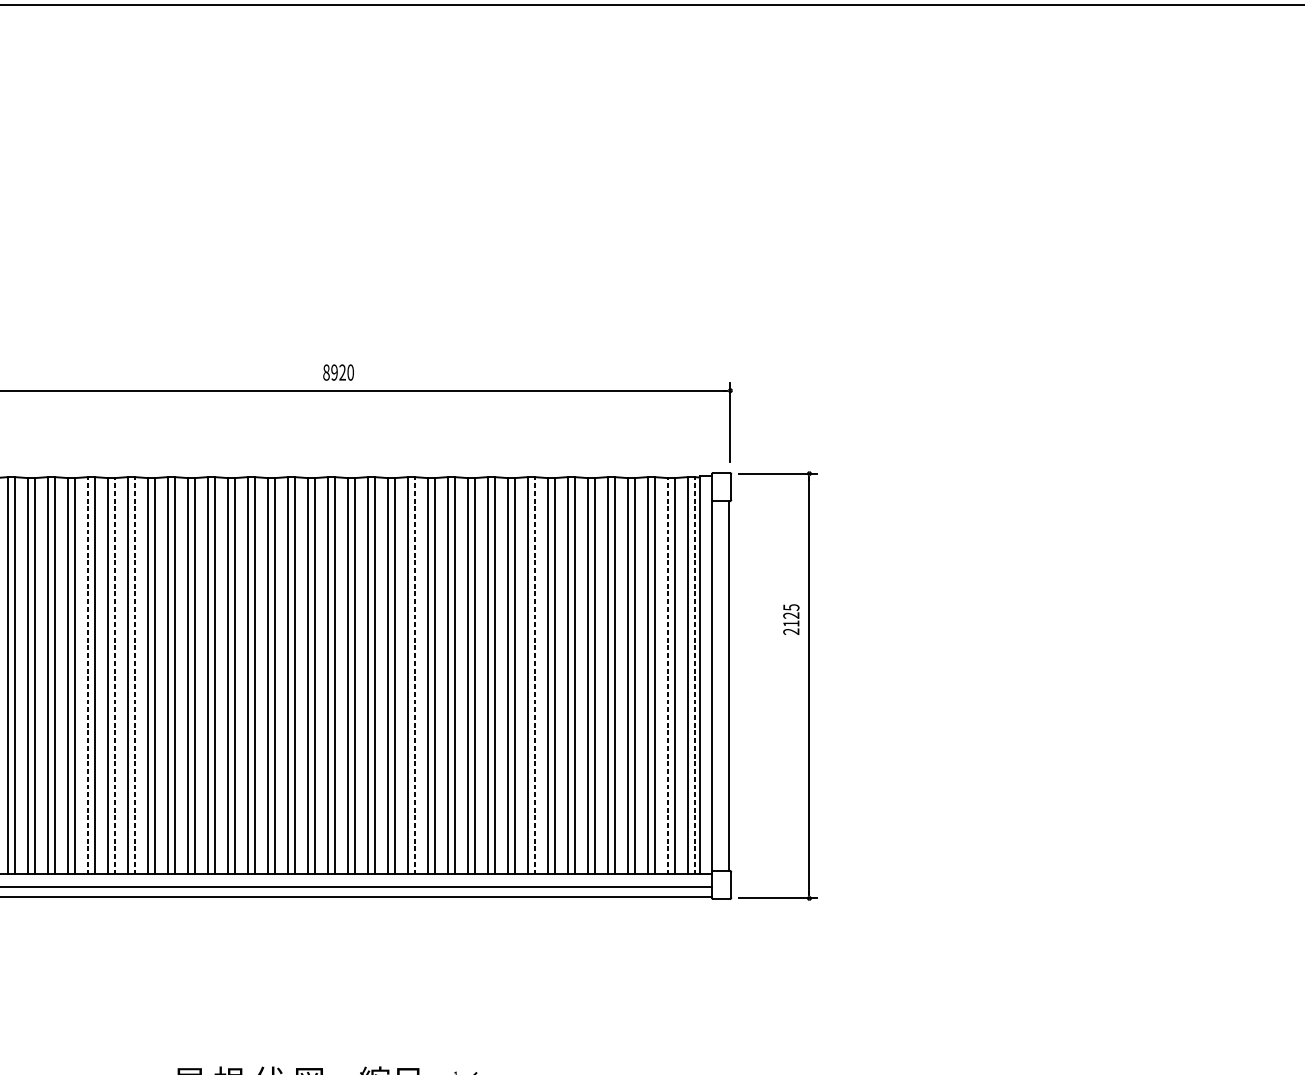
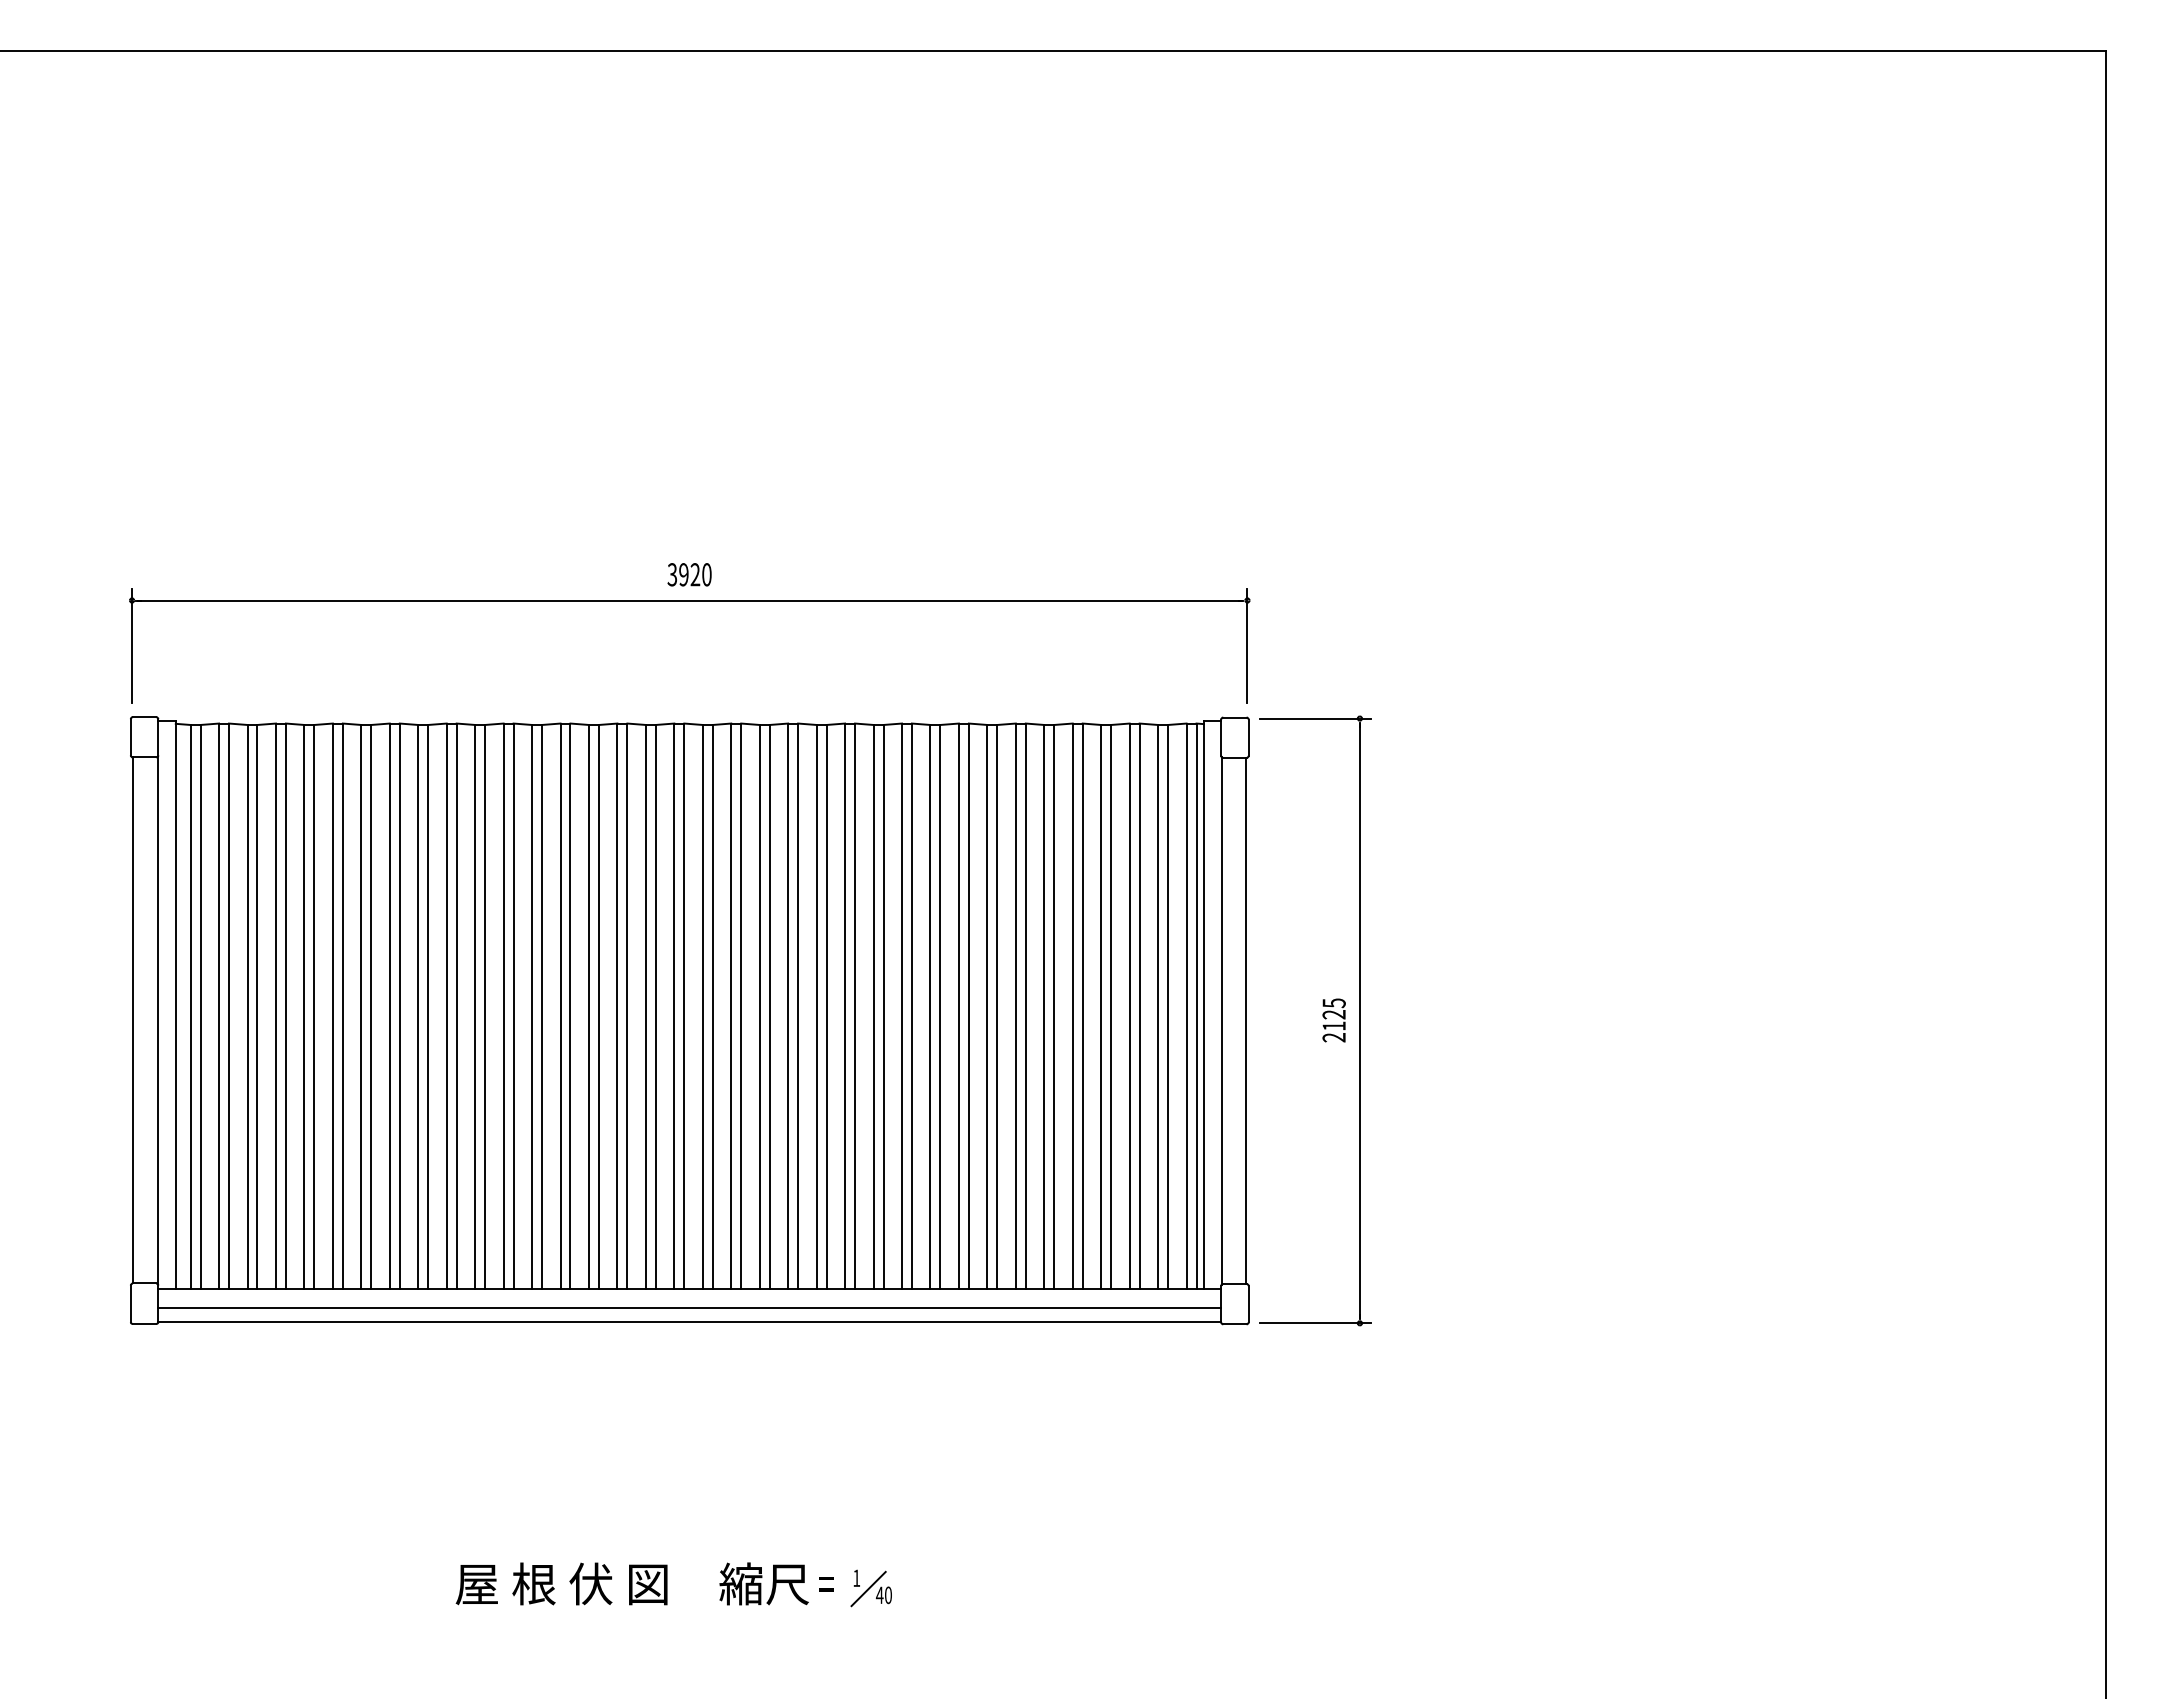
text: (326, 372) -> (672, 574), 8920 -> 3920
text: (790, 619) -> (1333, 1020), moved
line: (87, 675) -> (332, 1006), dashed -> solid
line: (115, 675) -> (371, 1006), dashed -> solid
line: (134, 675) -> (399, 1006), dashed -> solid
line: (415, 675) -> (798, 1006), dashed -> solid
line: (534, 675) -> (968, 1006), dashed -> solid
line: (667, 675) -> (1158, 1006), dashed -> solid
line: (694, 675) -> (1196, 1006), dashed -> solid

